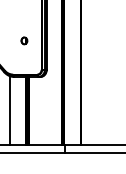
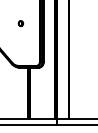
part: (23, 40) -> (20, 23), moved
line: (9, 110) -> (15, 92), removed

